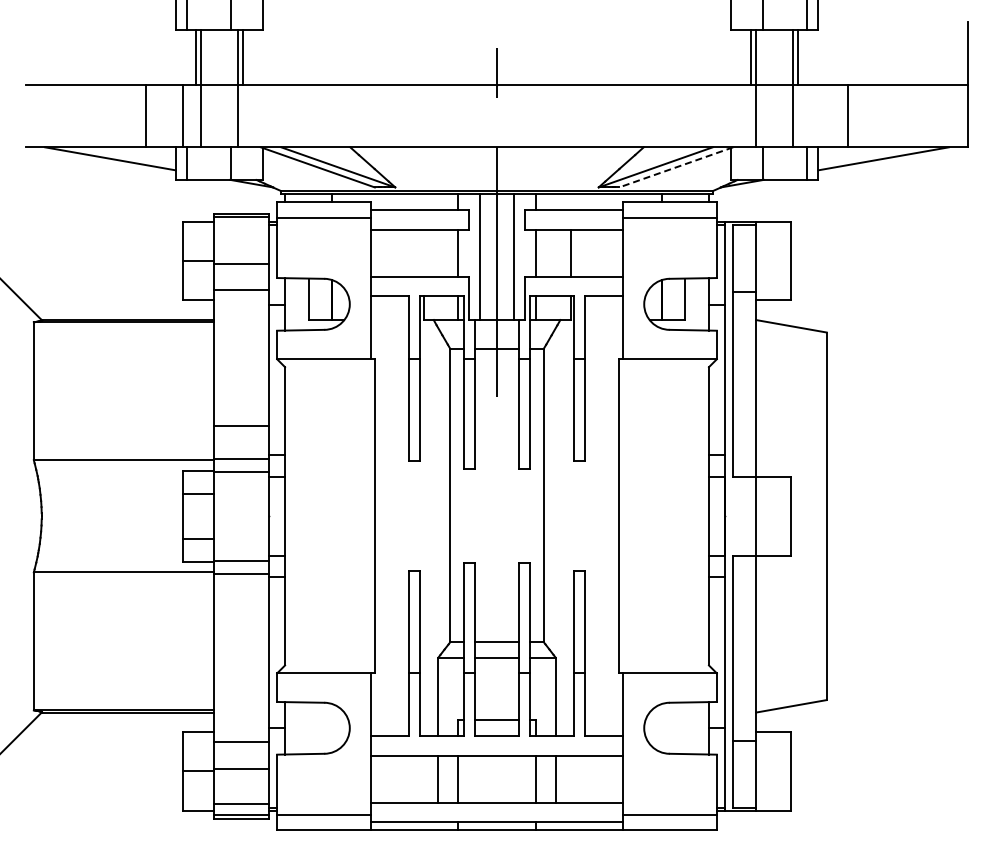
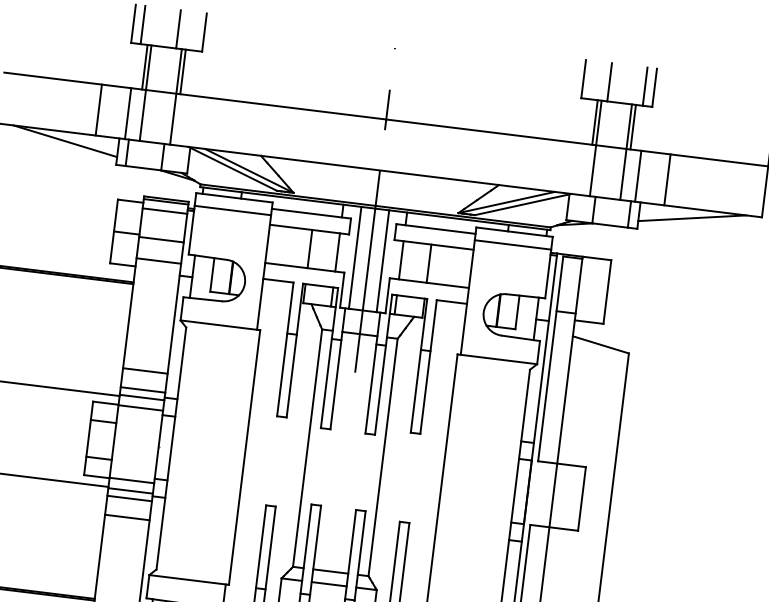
line: (811, 115) -> (638, 175), added
line: (675, 167) -> (522, 204), dashed -> solid
line: (241, 228) -> (164, 210), added
line: (423, 252) -> (309, 248), added
line: (241, 449) -> (142, 390), added
line: (241, 583) -> (129, 498), added
line: (241, 606) -> (127, 517), added

